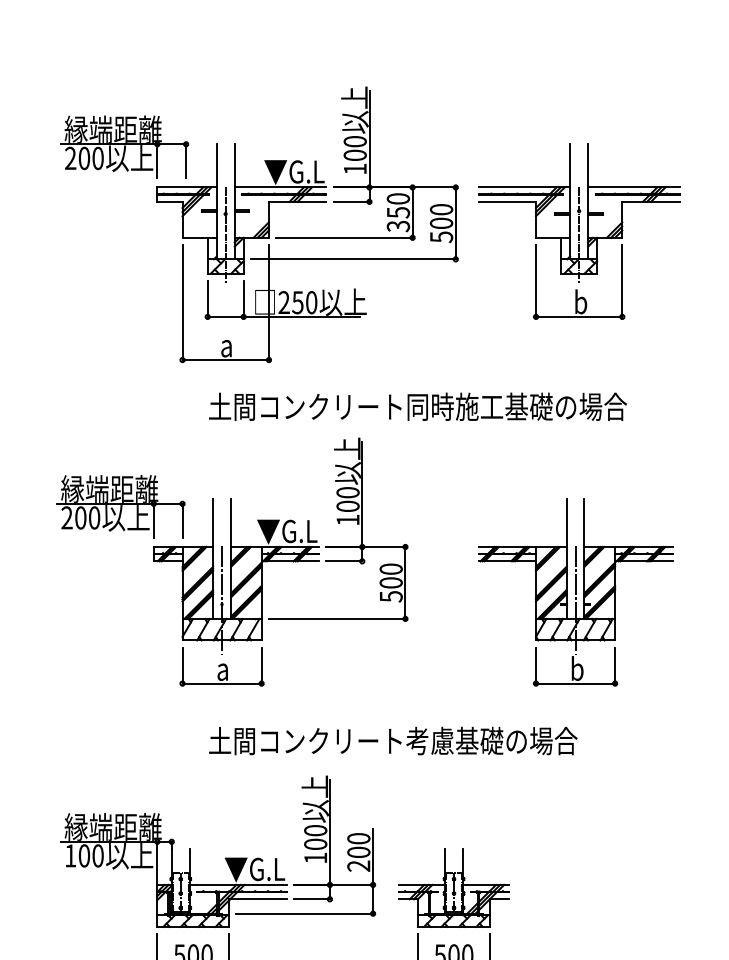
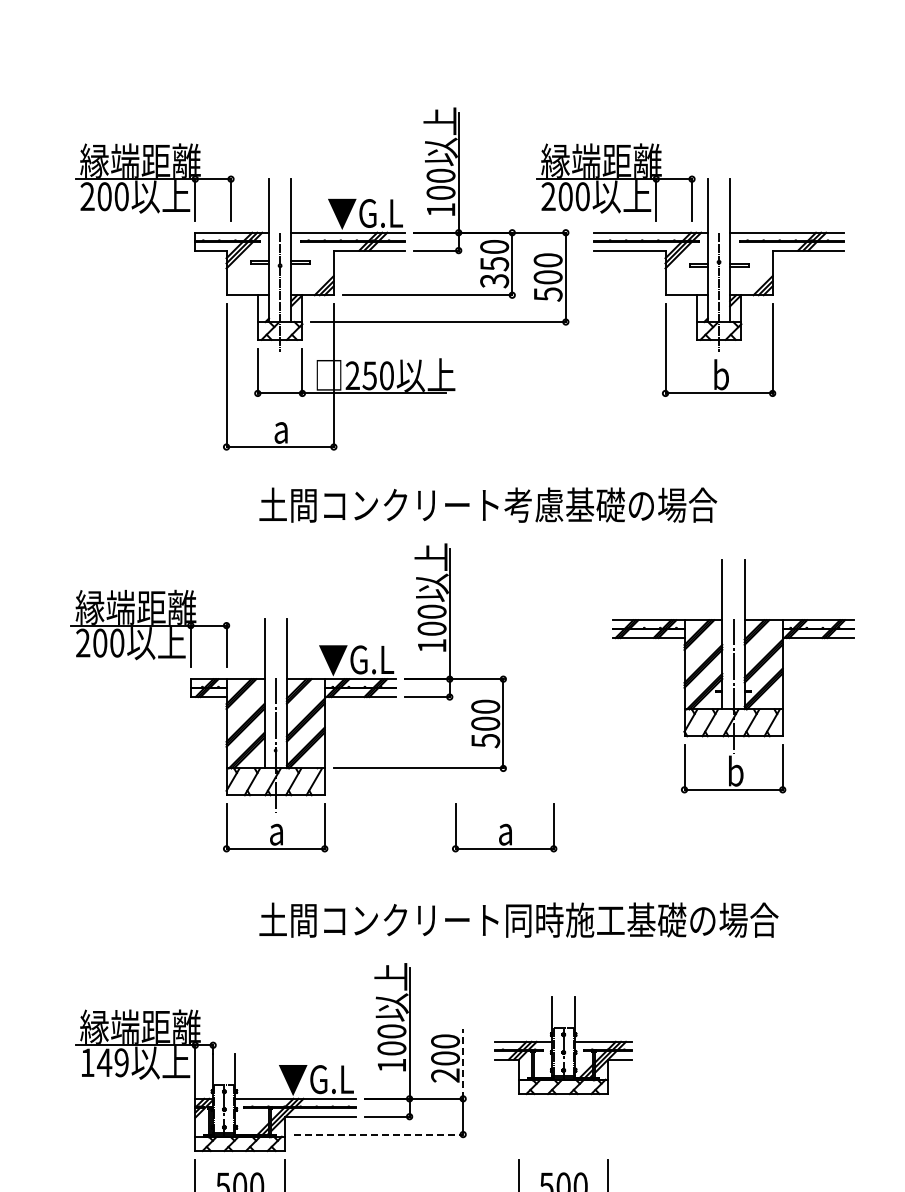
part: (495, 147) -> (615, 182), added
text: (516, 406) -> (641, 504), 土間コンクリート同時施工基礎の場合 -> 土間コンクリート考慮基礎の場合
part: (575, 592) -> (733, 676), moved
part: (406, 666) -> (504, 827), added
text: (516, 740) -> (641, 919), 土間コンクリート考慮基礎の場合 -> 土間コンクリート同時施工基礎の場合
text: (90, 855) -> (112, 1062), 100 -> 149
line: (373, 857) -> (463, 1064), solid -> dashed
part: (453, 887) -> (563, 1045), moved
line: (304, 913) -> (378, 1134), solid -> dashed

